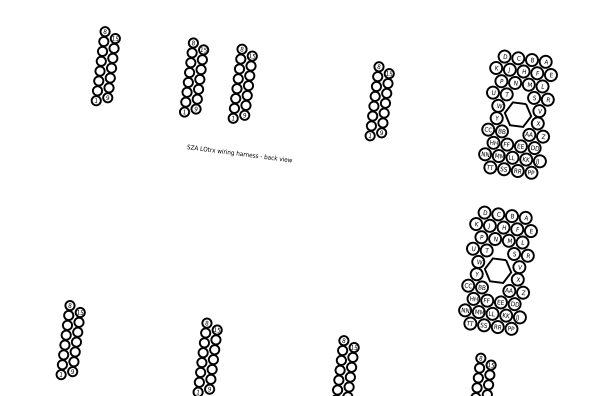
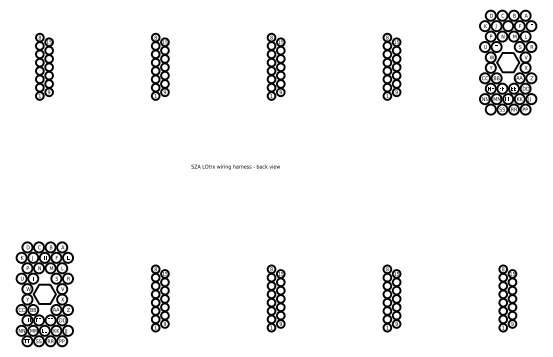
part: (193, 77) -> (234, 66), removed
text: (239, 153) -> (235, 166), moved
part: (498, 270) -> (508, 194), removed

